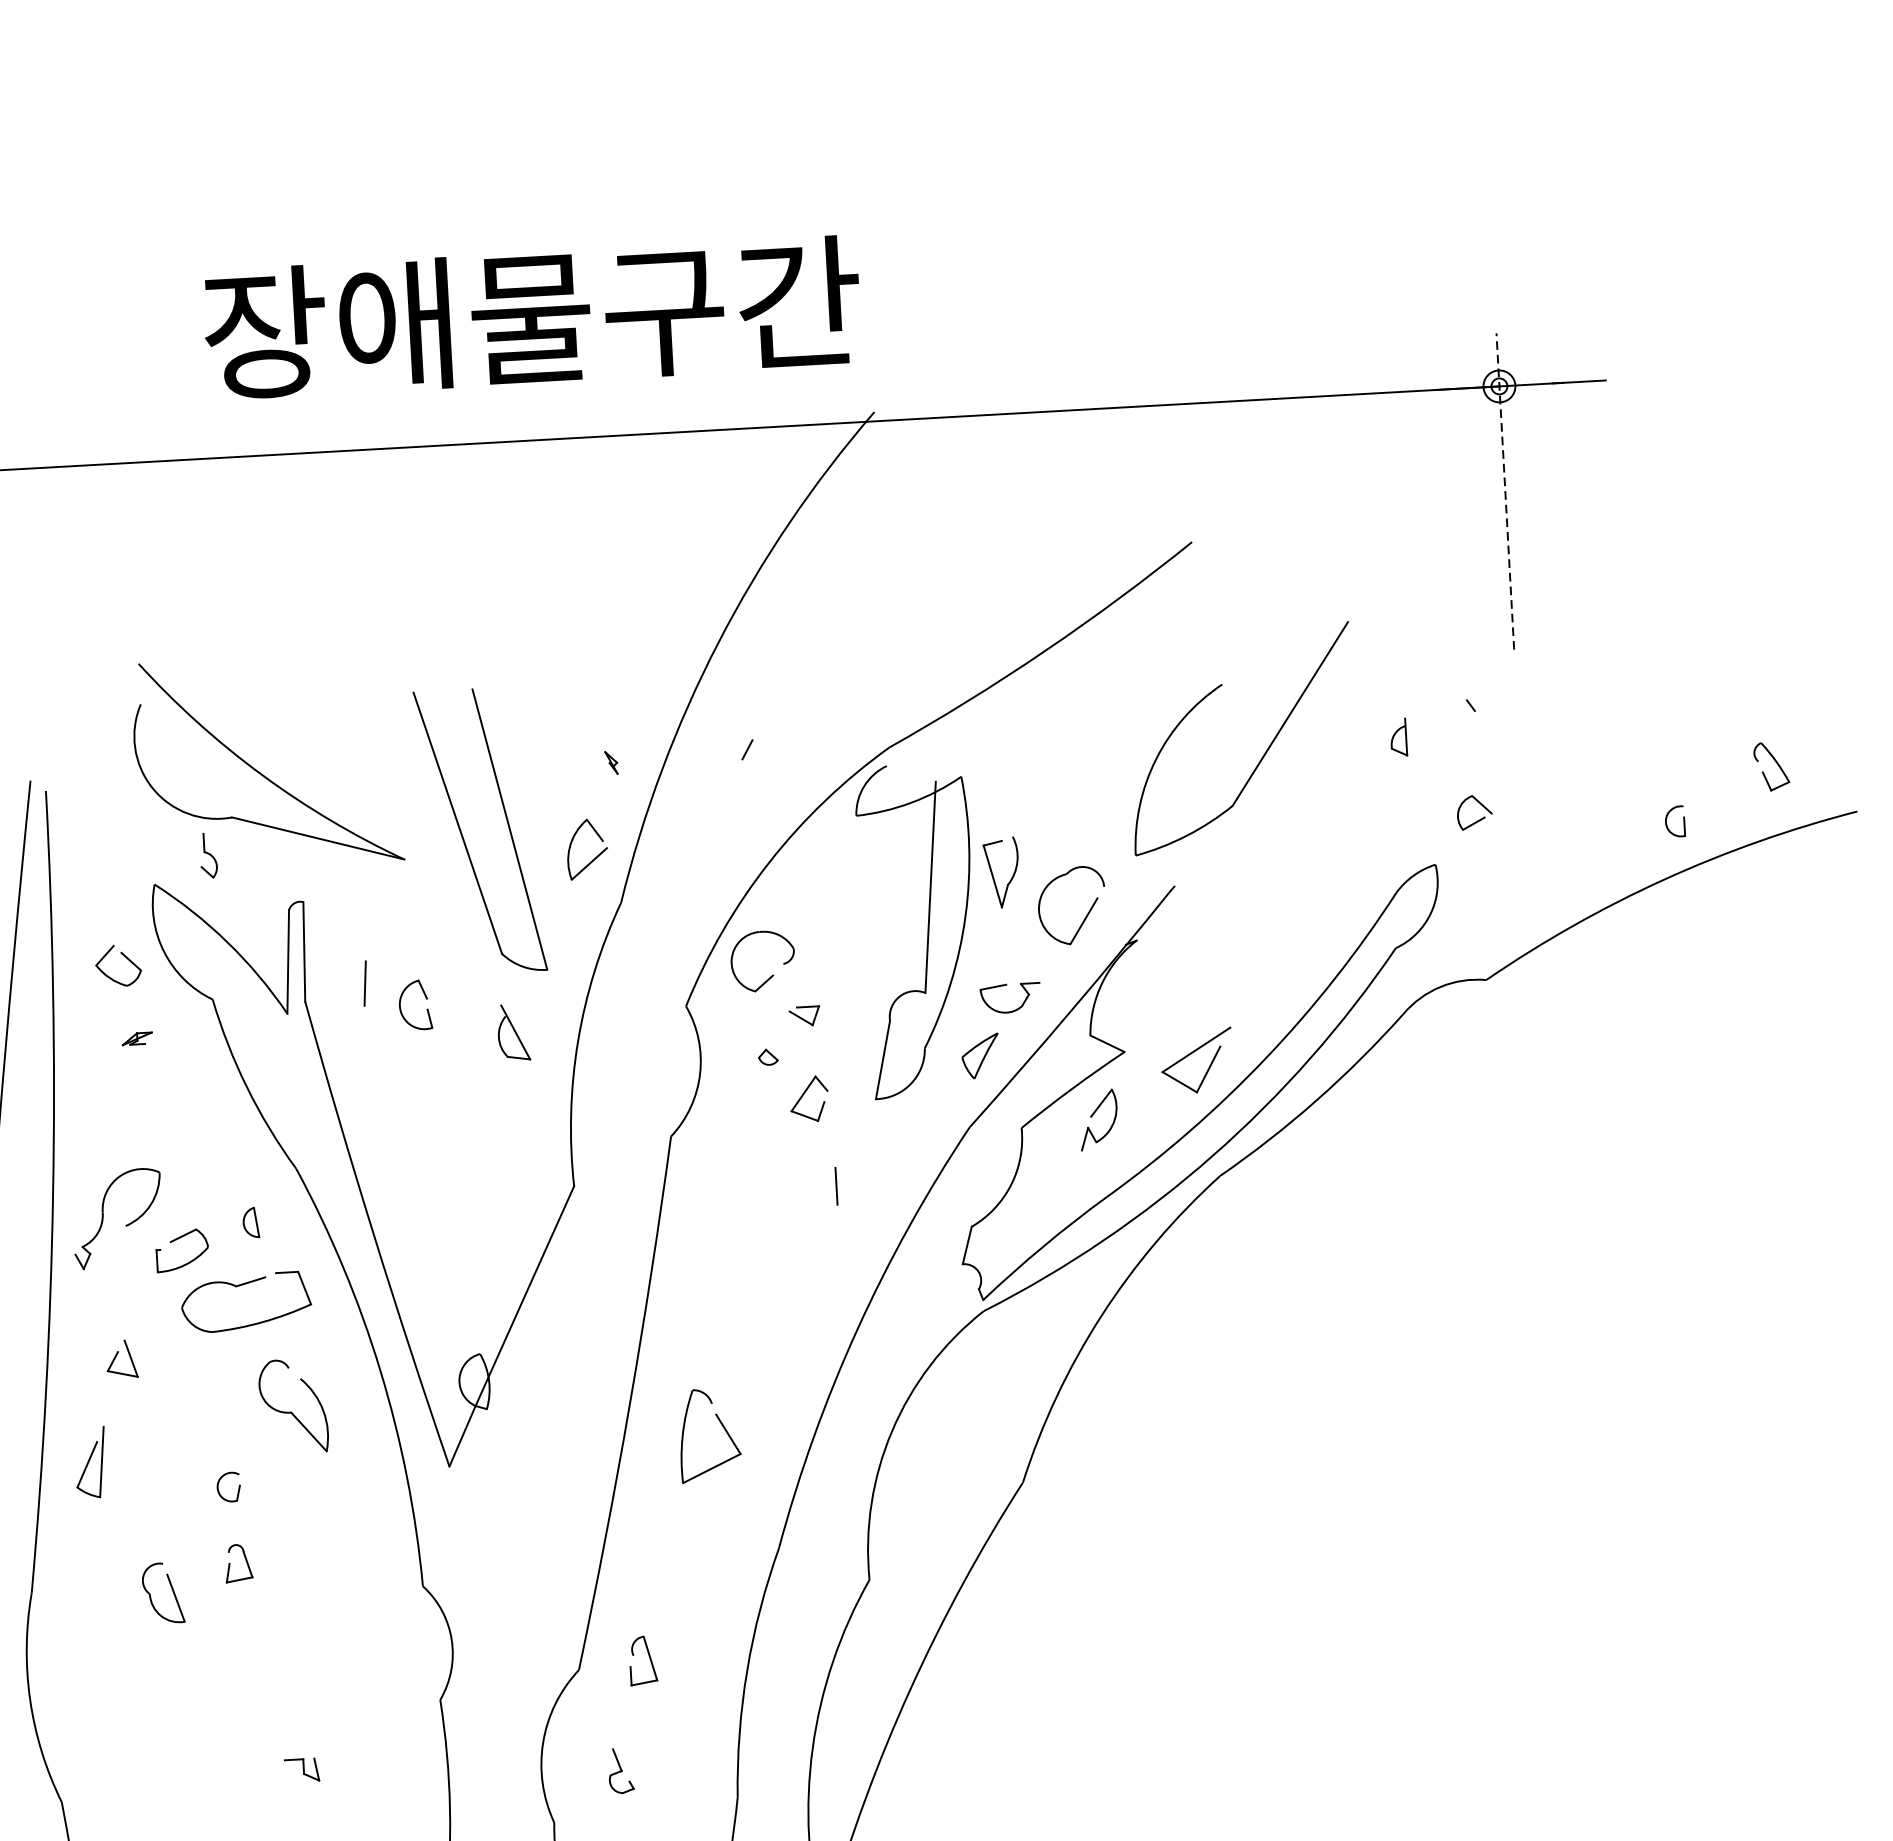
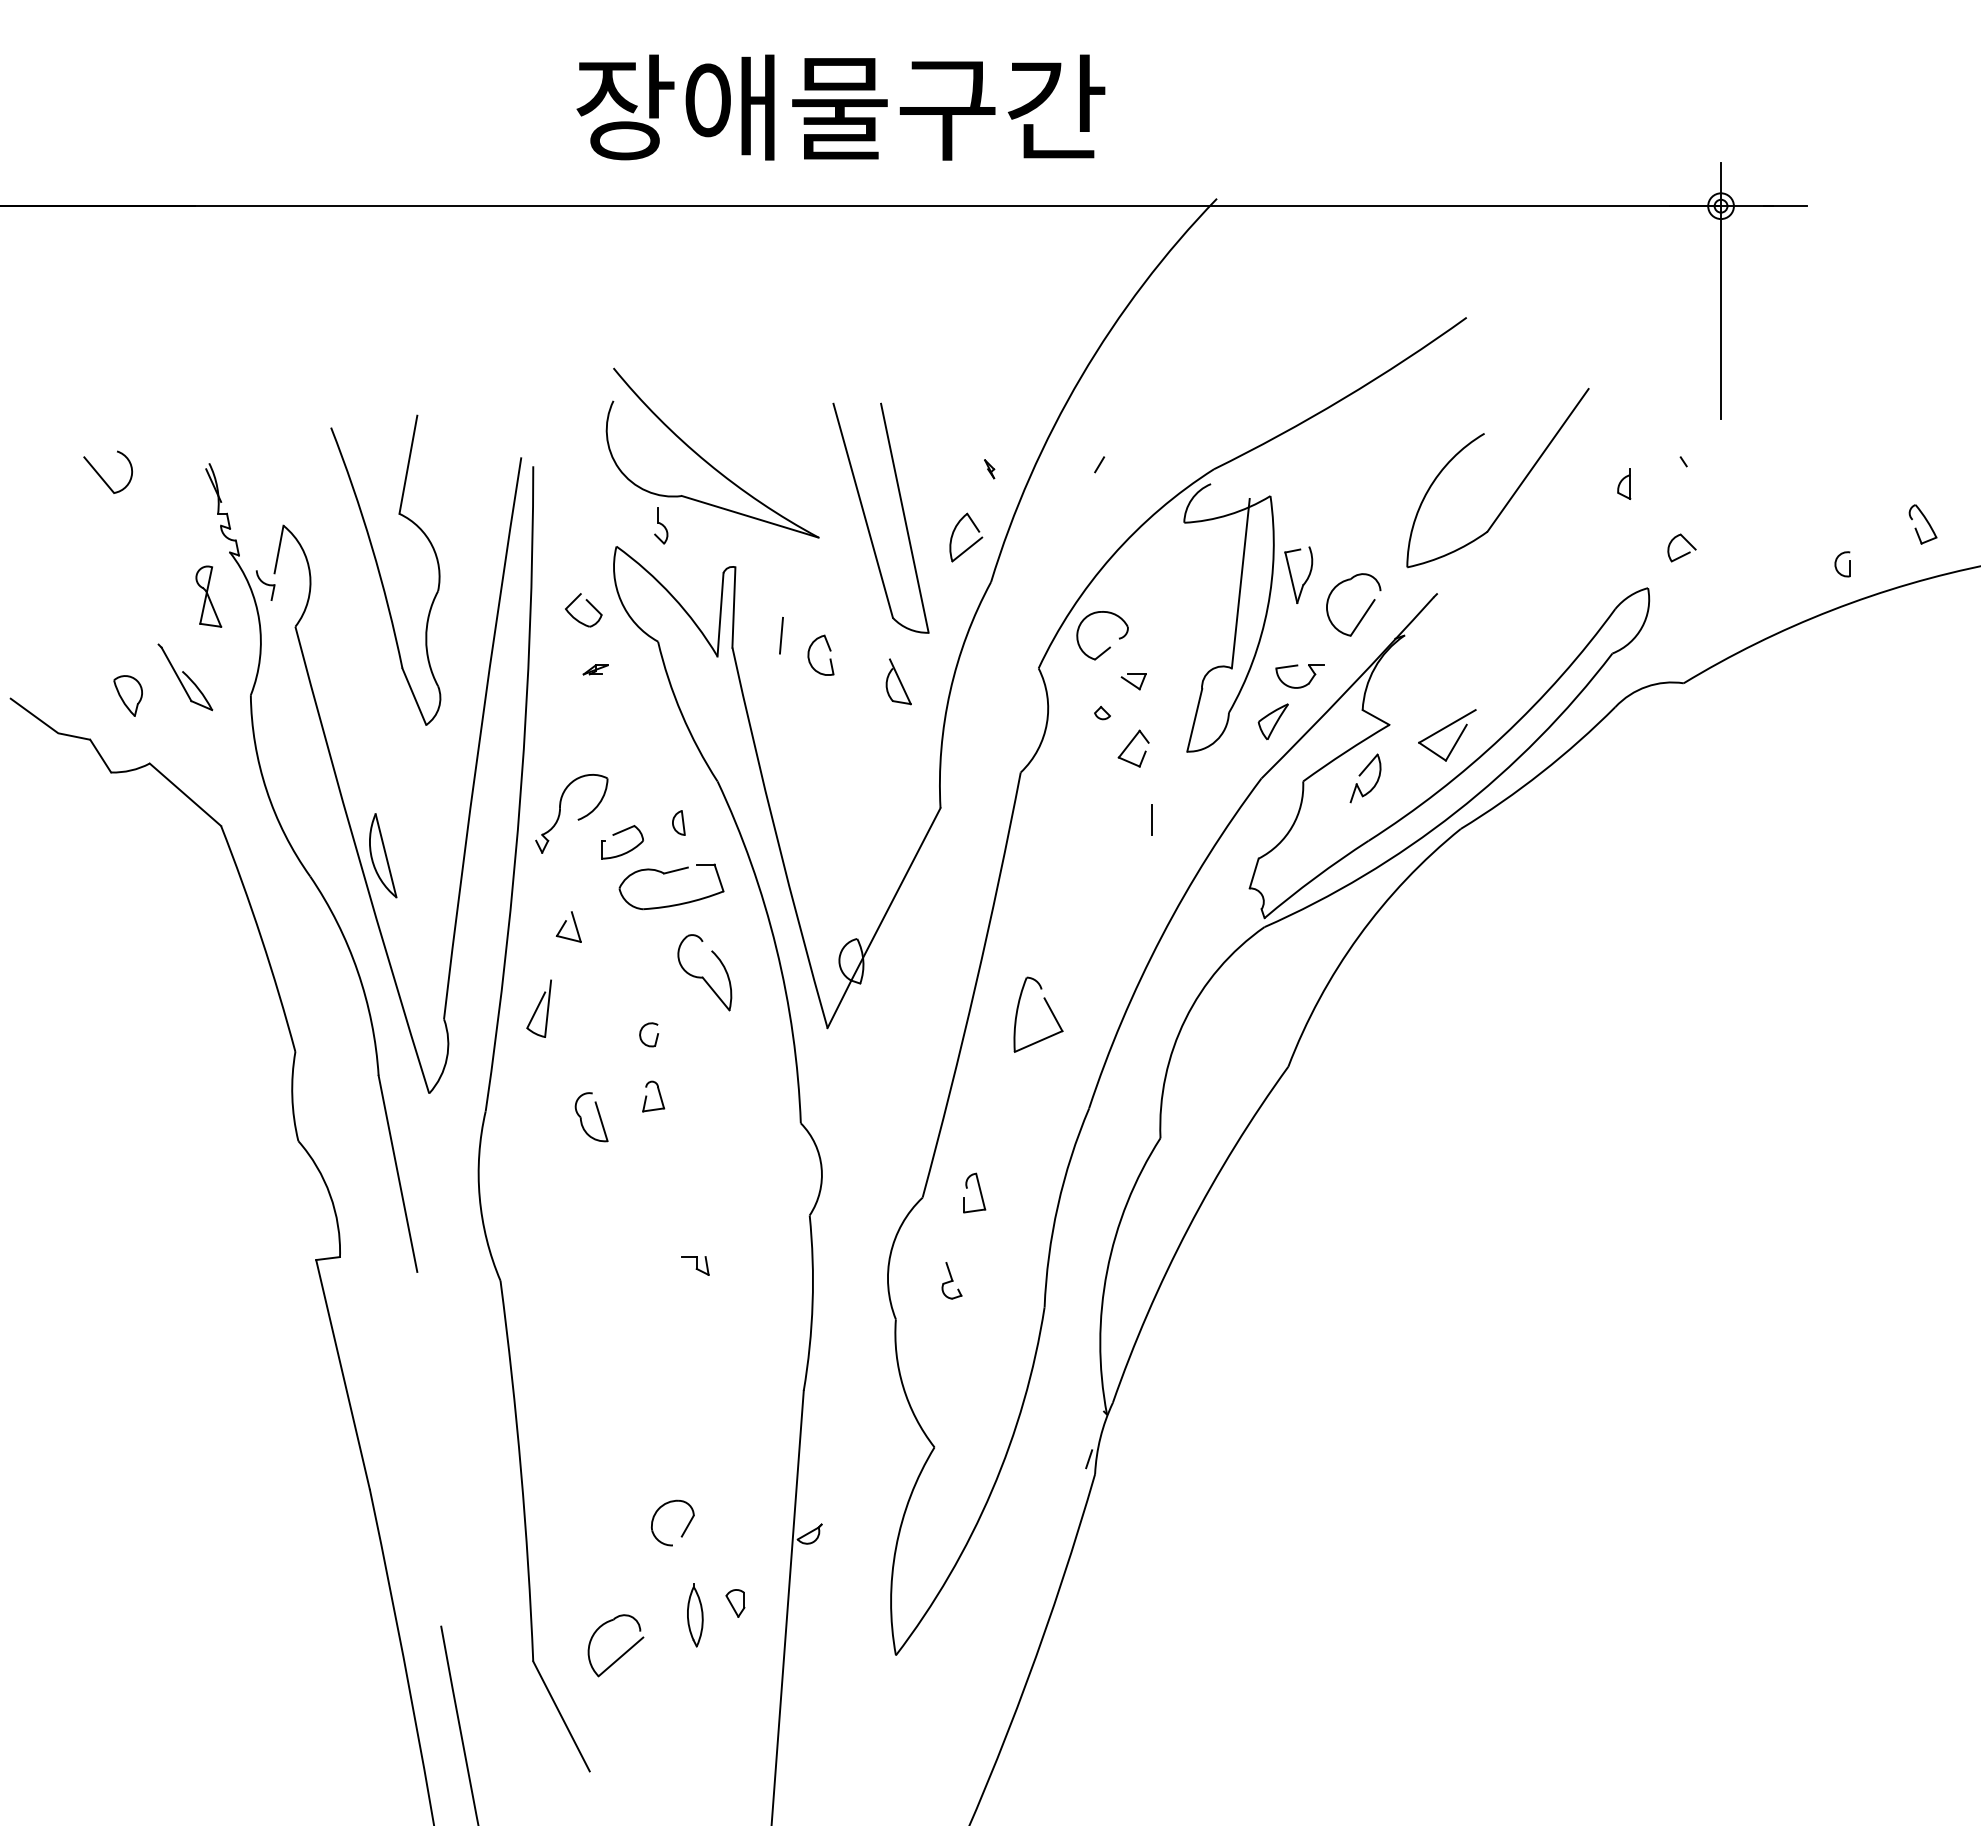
text: (531, 317) -> (840, 107), moved
line: (1505, 492) -> (1721, 291), dashed -> solid

